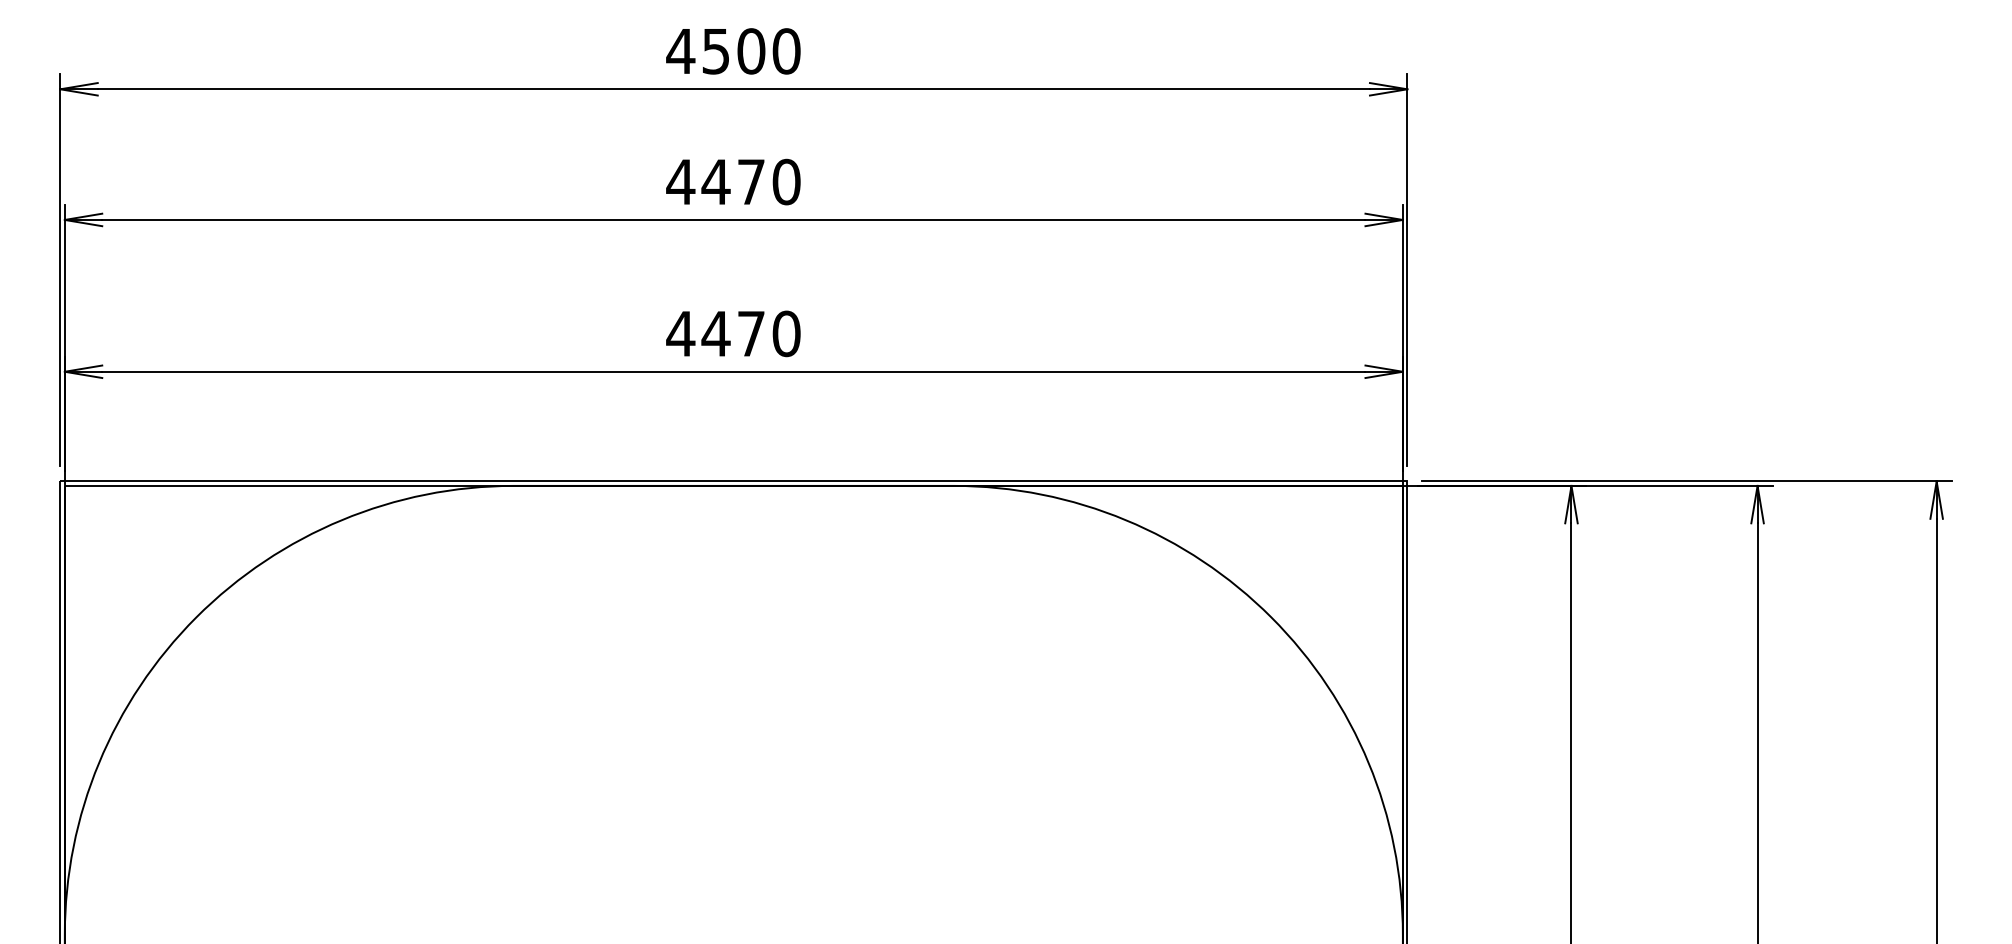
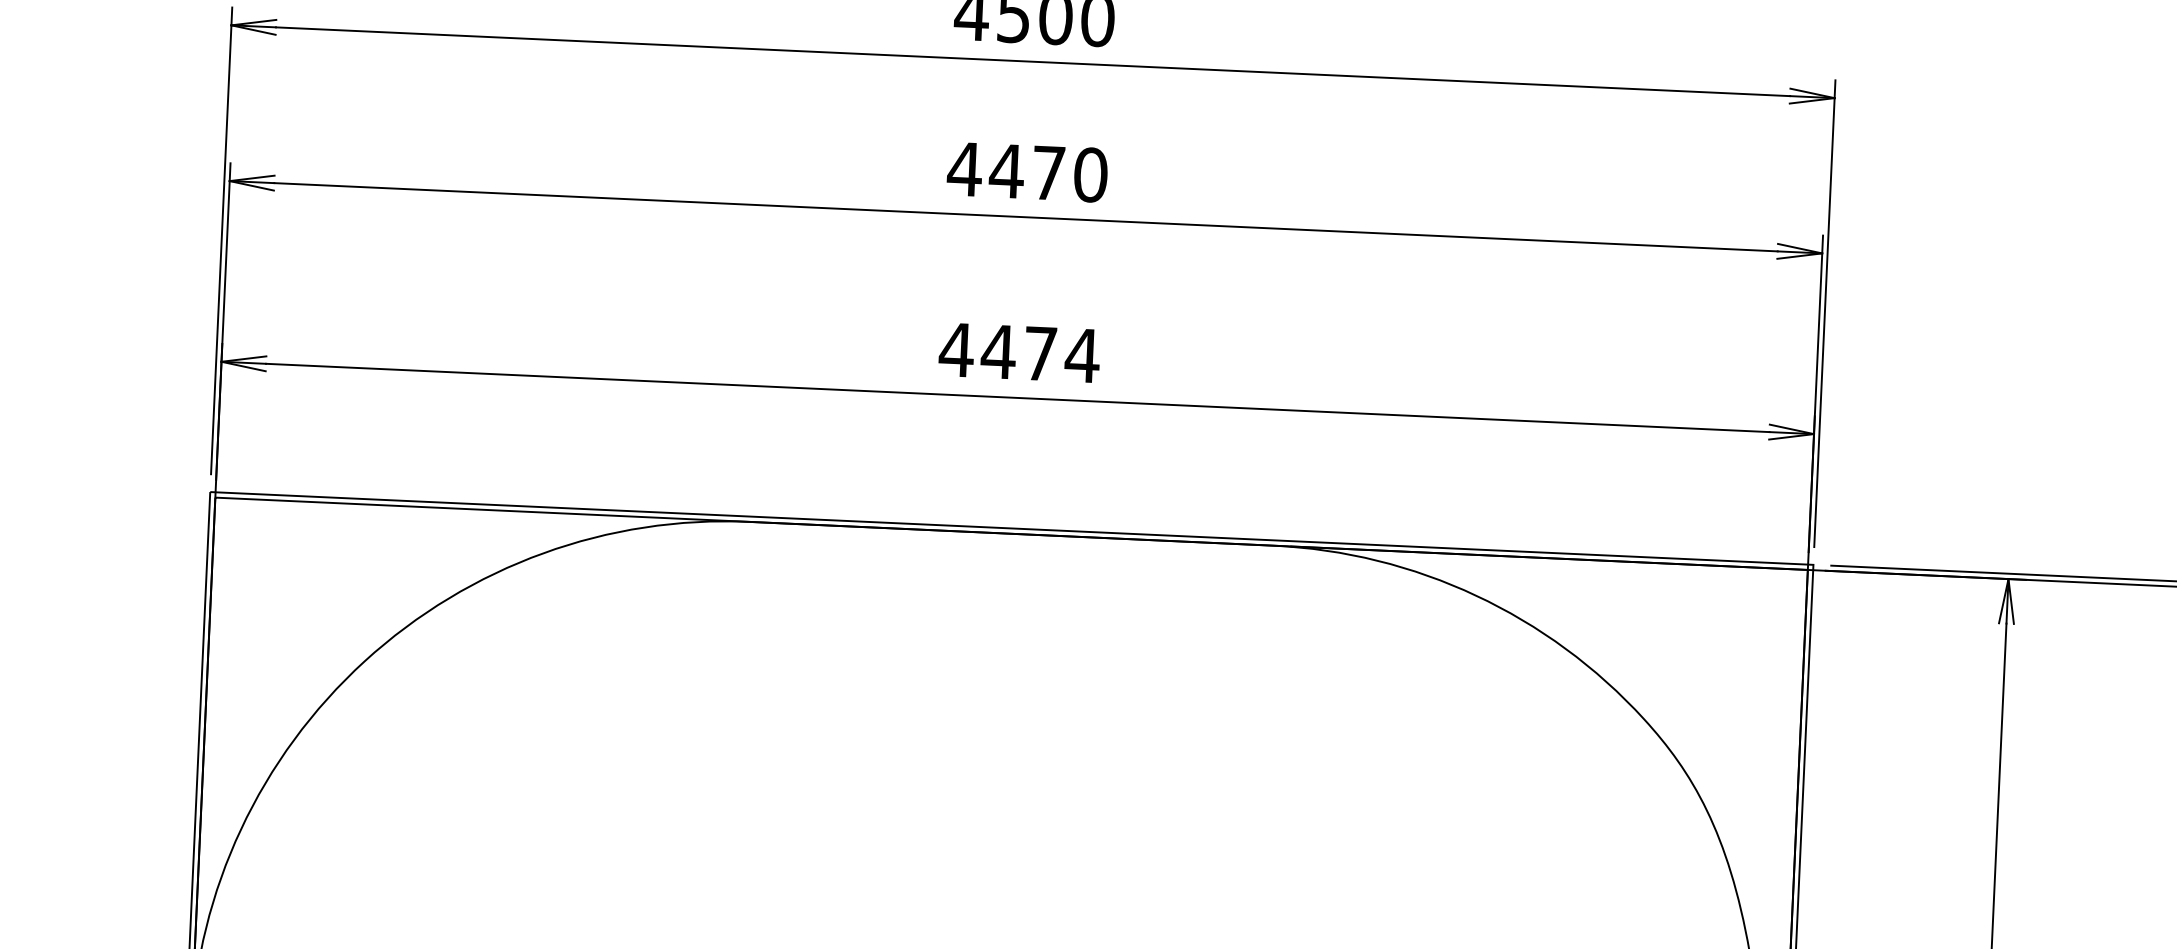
text: (786, 333) -> (1082, 355), 4470 -> 4474

